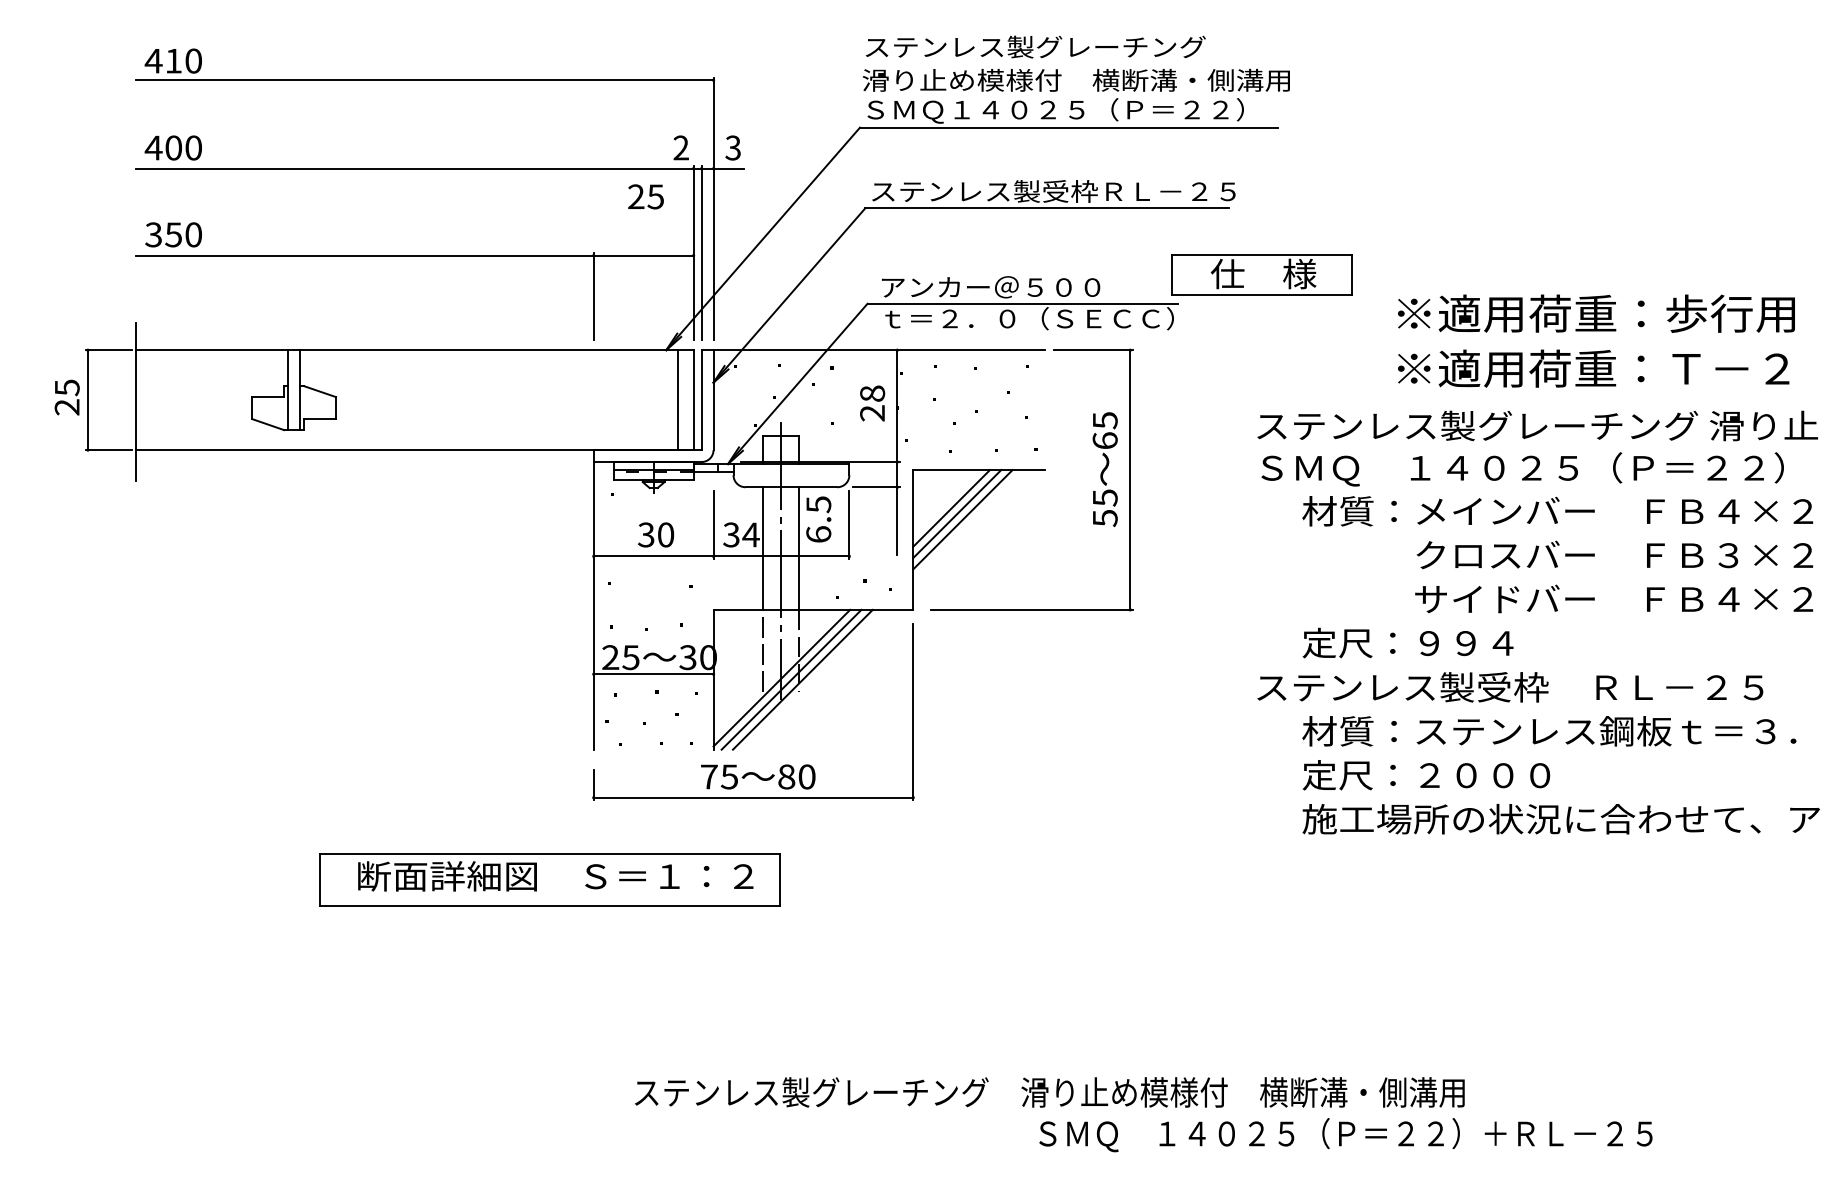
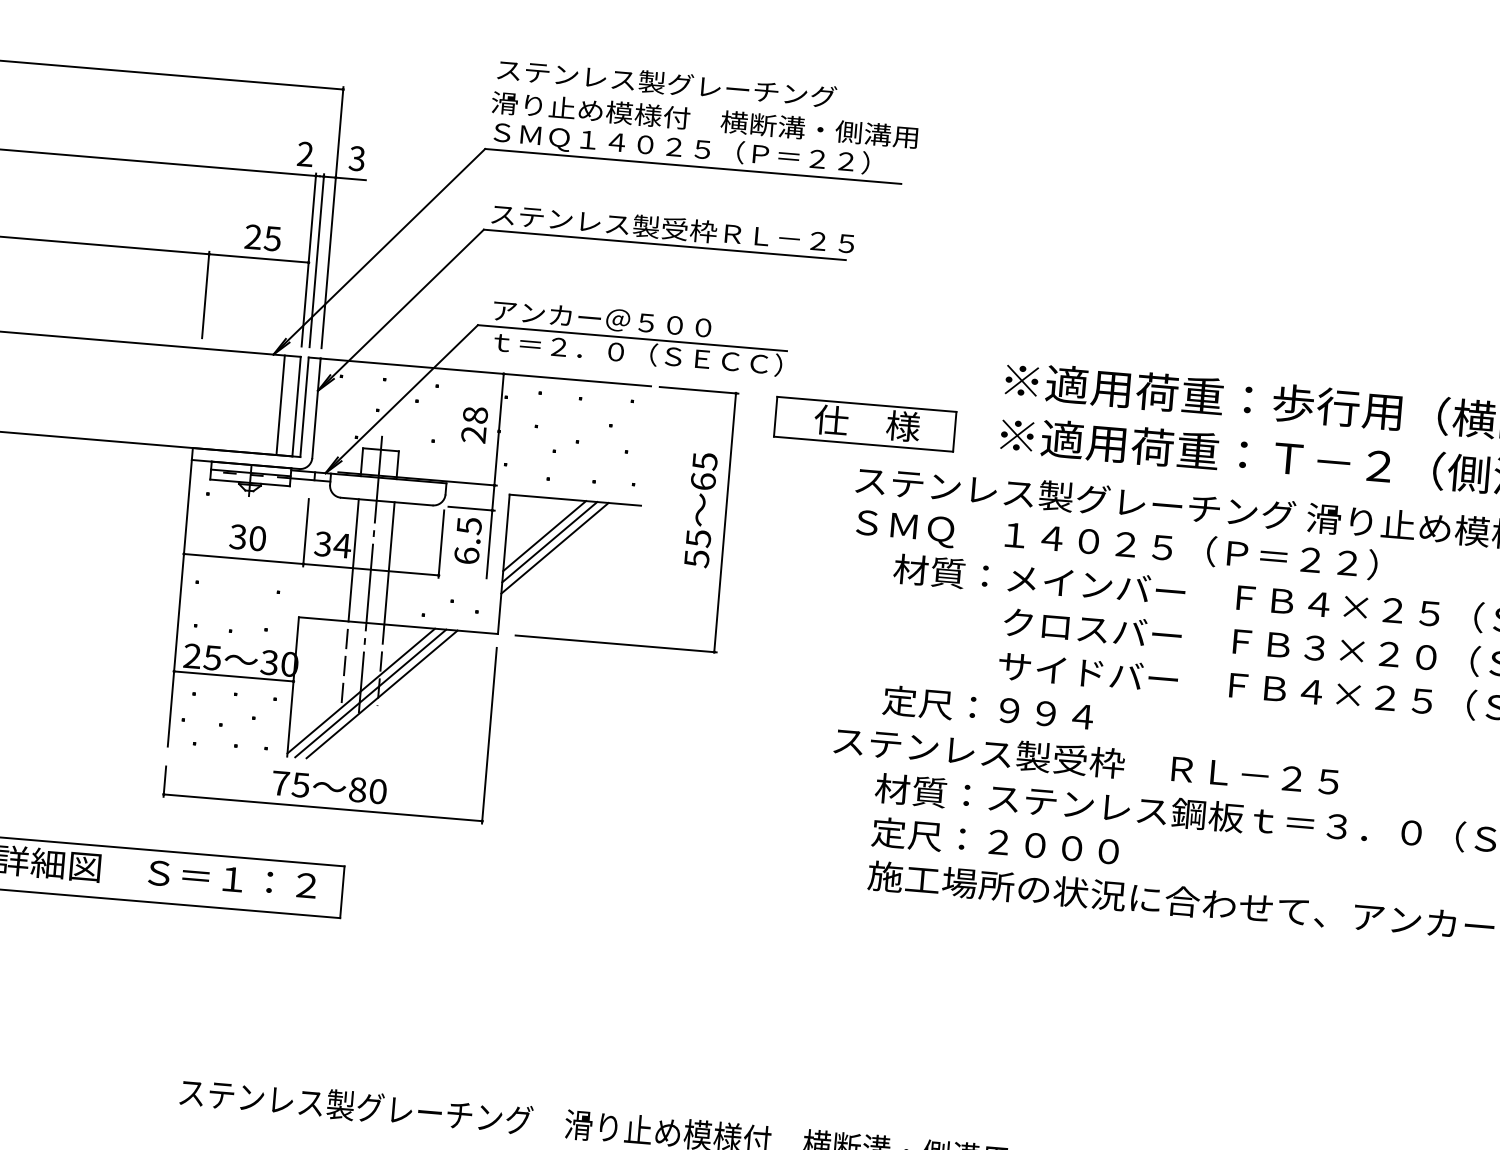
text: (645, 196) -> (262, 237), moved
part: (1261, 274) -> (865, 423), moved
text: (818, 519) -> (467, 540), moved

